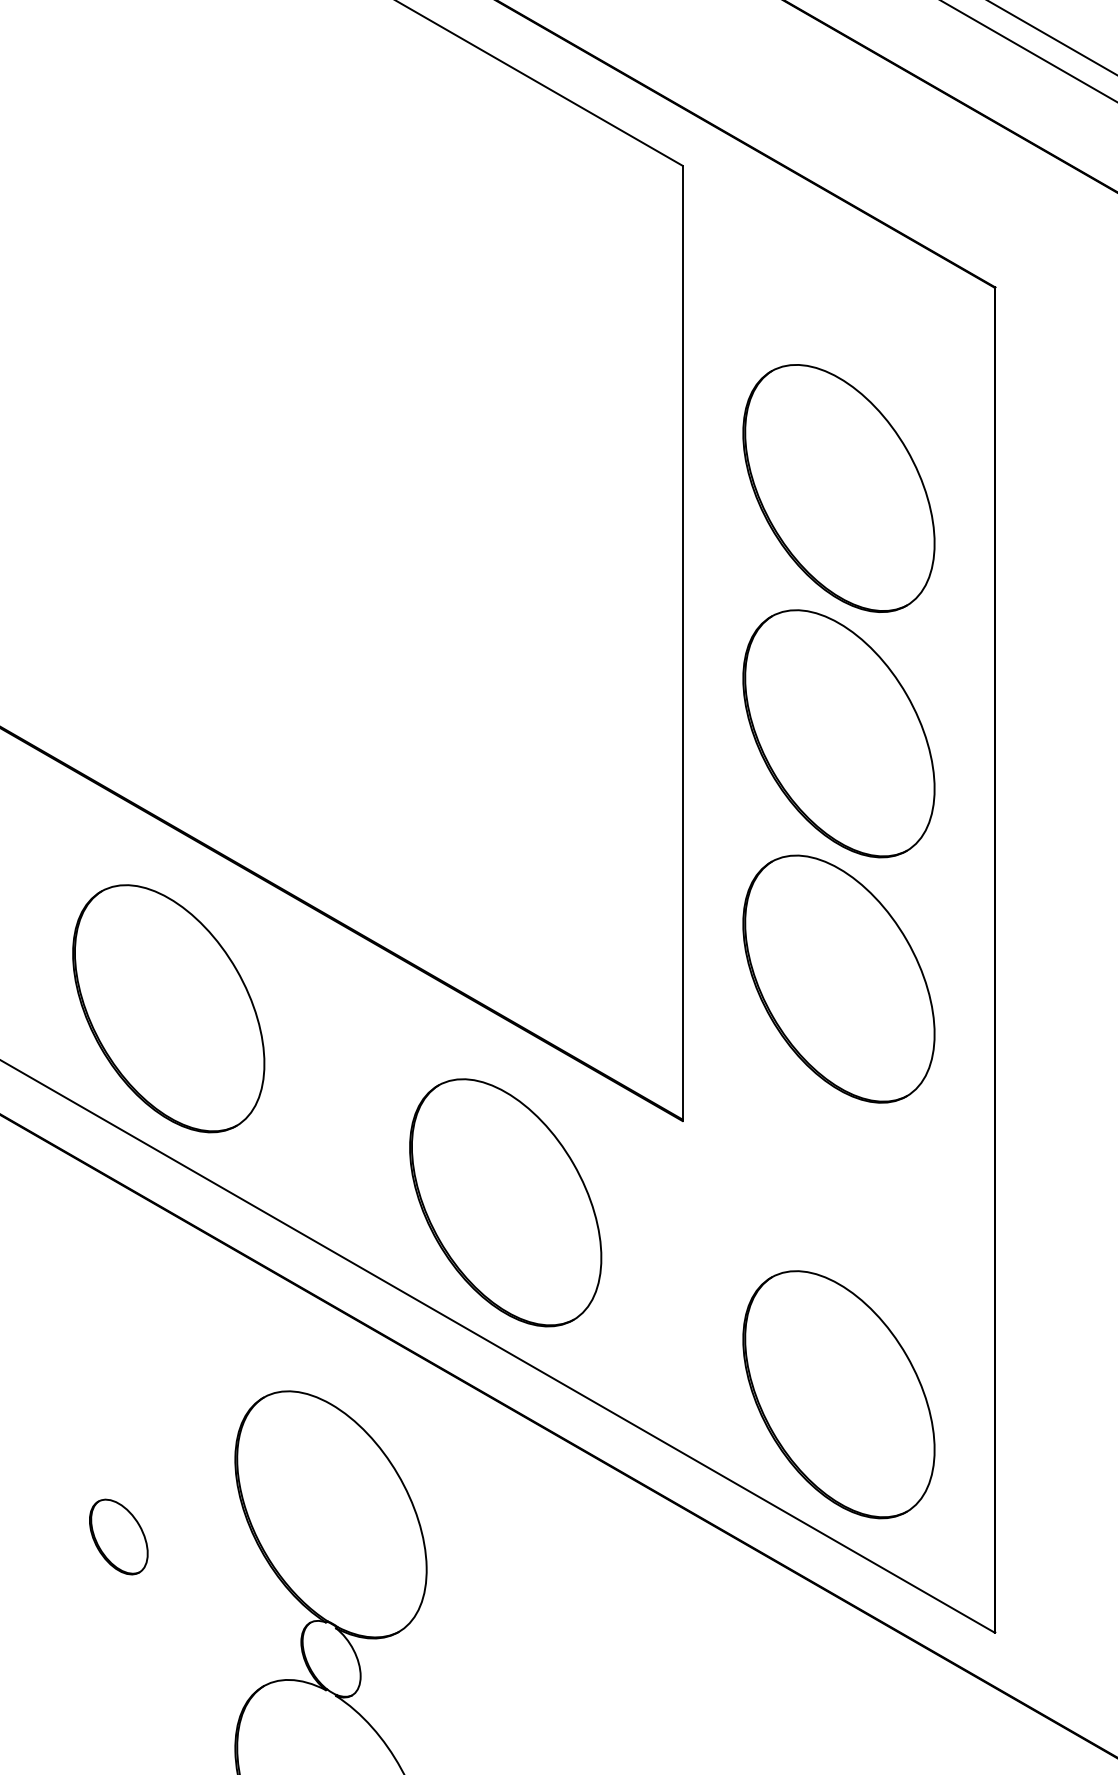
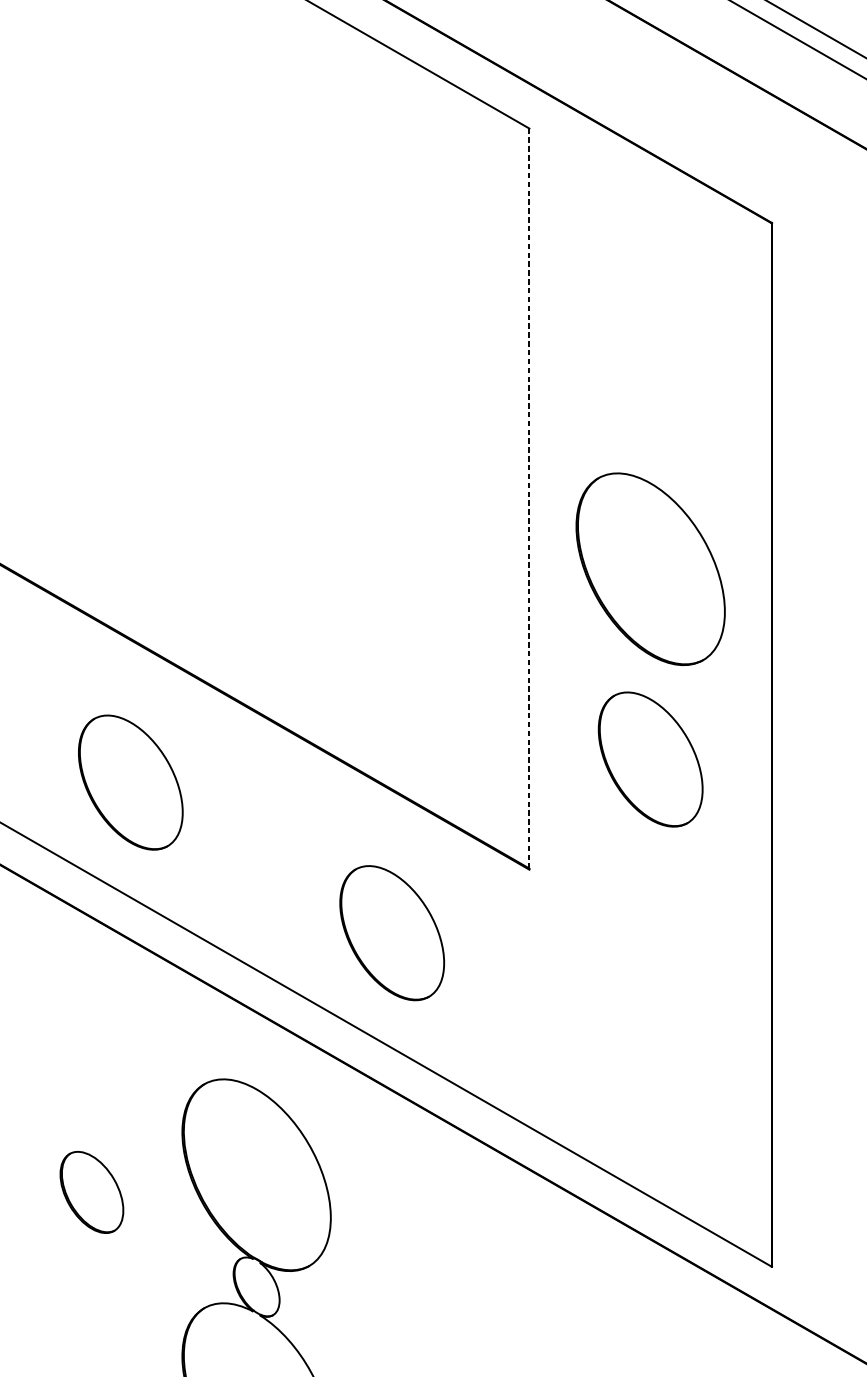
part: (838, 488) -> (650, 378), removed
line: (682, 643) -> (529, 499), solid -> dashed
part: (838, 978) -> (650, 759), size x0.7
part: (168, 1008) -> (130, 782), size x0.7
part: (505, 1202) -> (391, 932), size x0.7
part: (838, 1394) -> (650, 1081), removed
part: (118, 1536) -> (91, 1191), size x1.4

